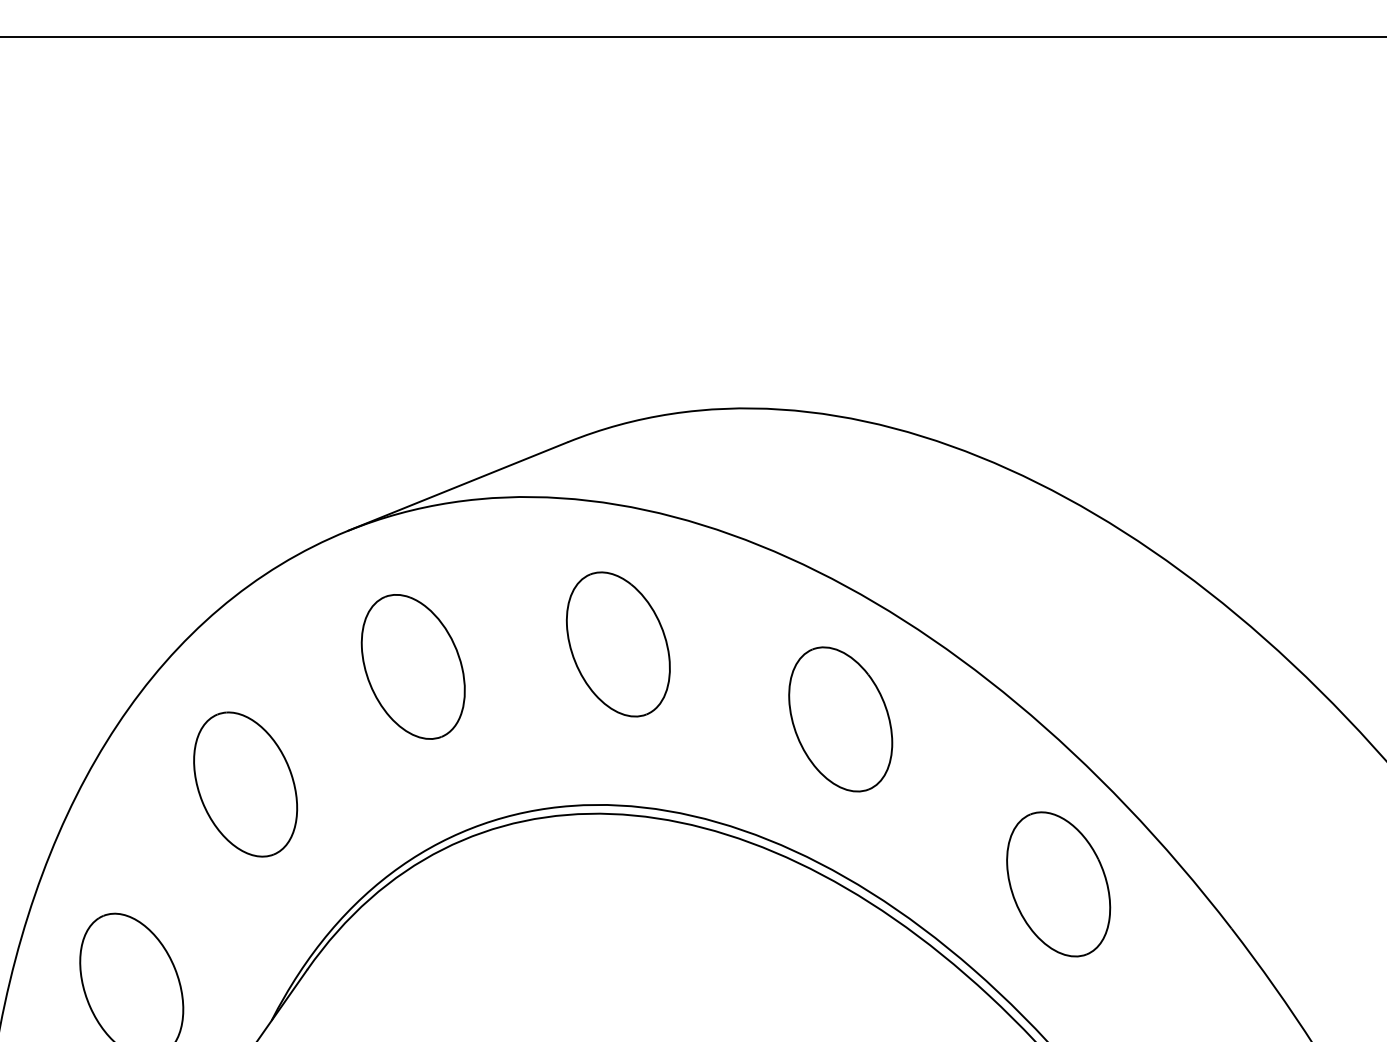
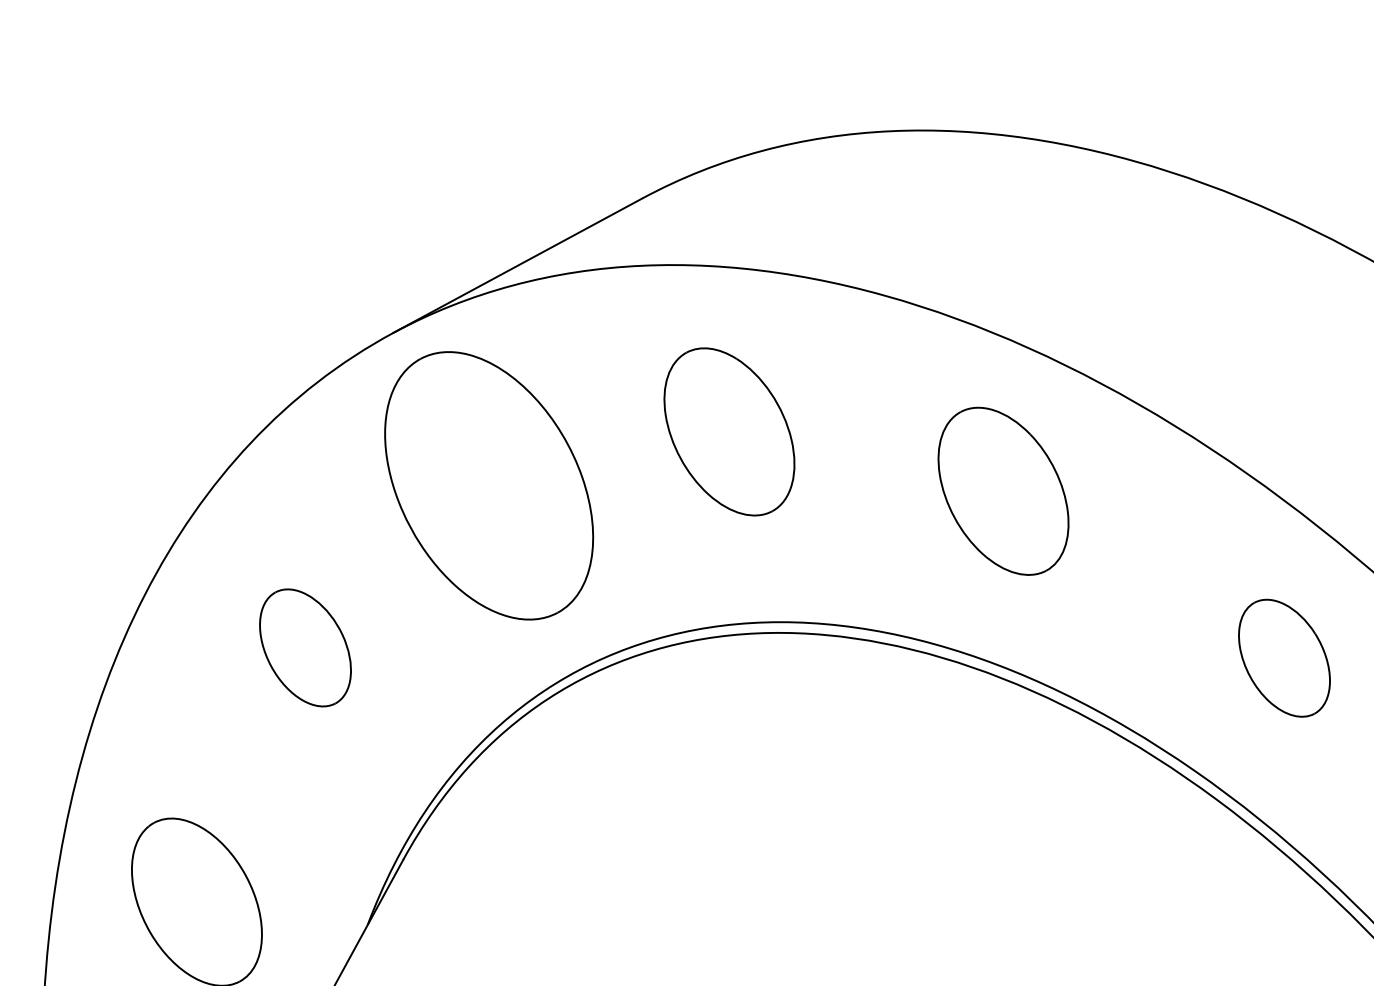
part: (412, 666) -> (487, 485), size x1.6
part: (245, 784) -> (305, 647), size x0.7
part: (1058, 884) -> (1284, 658), size x0.7

